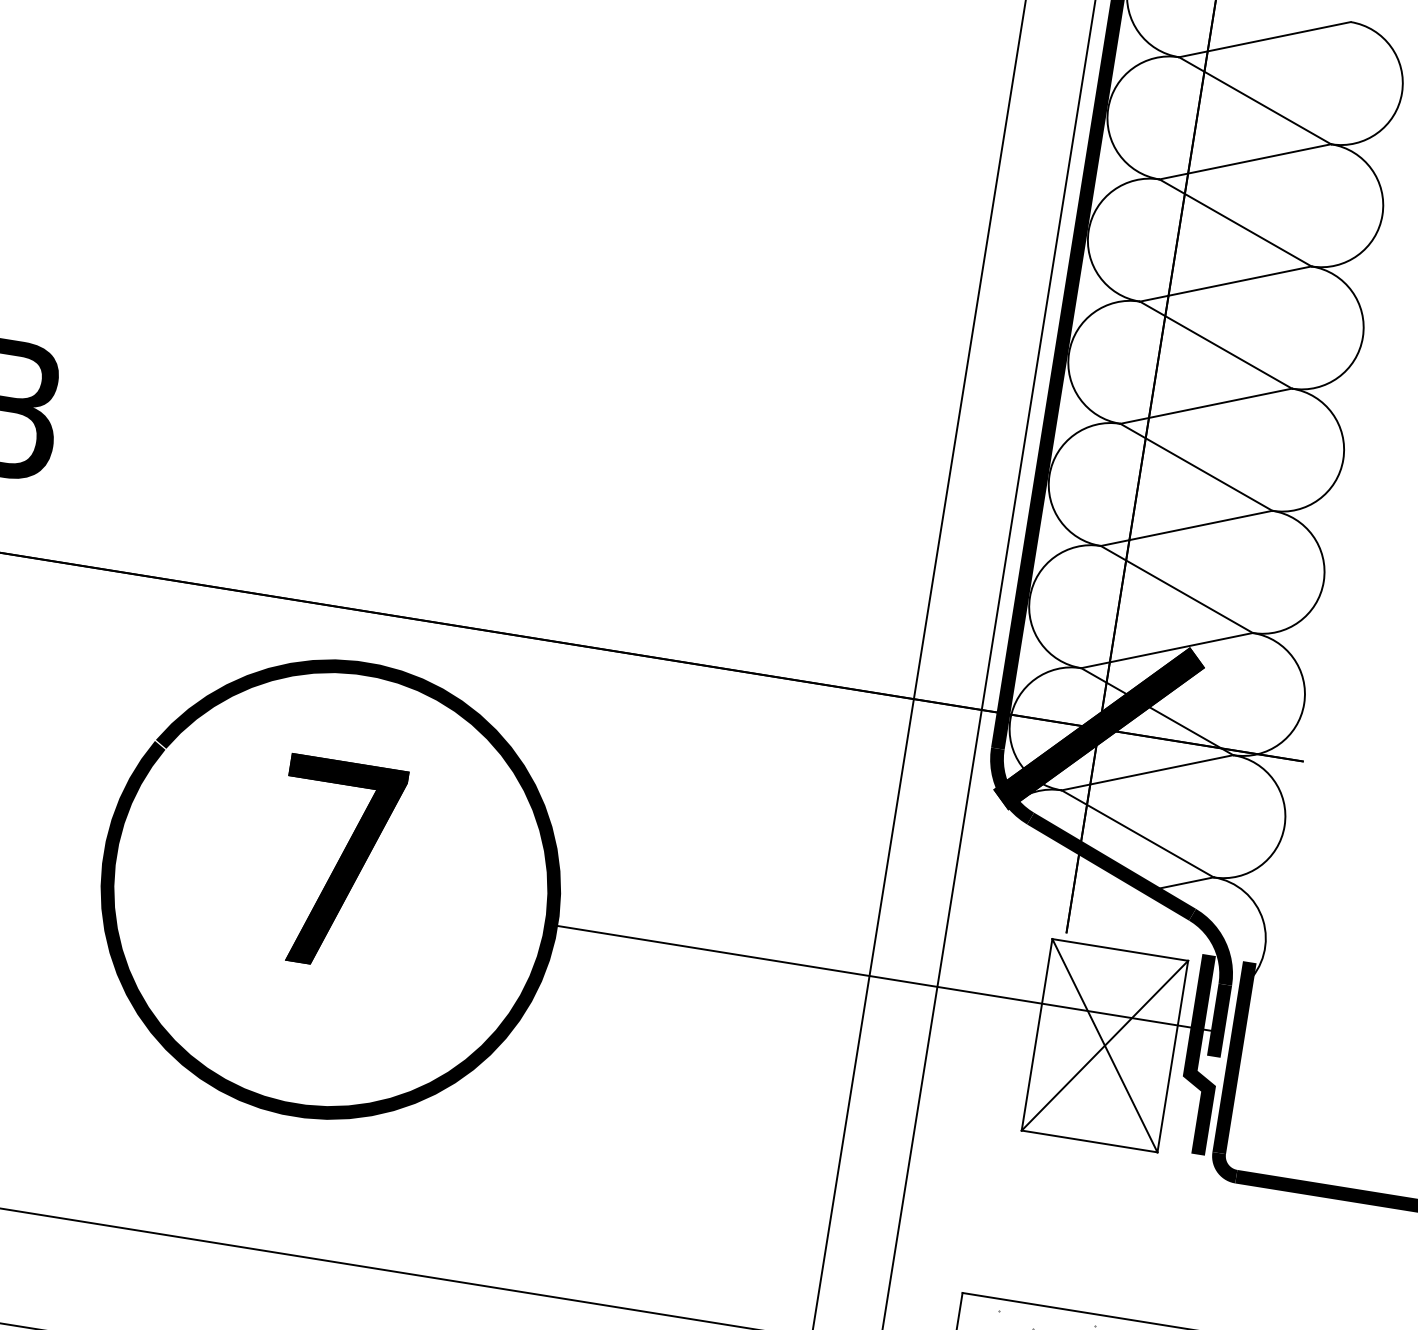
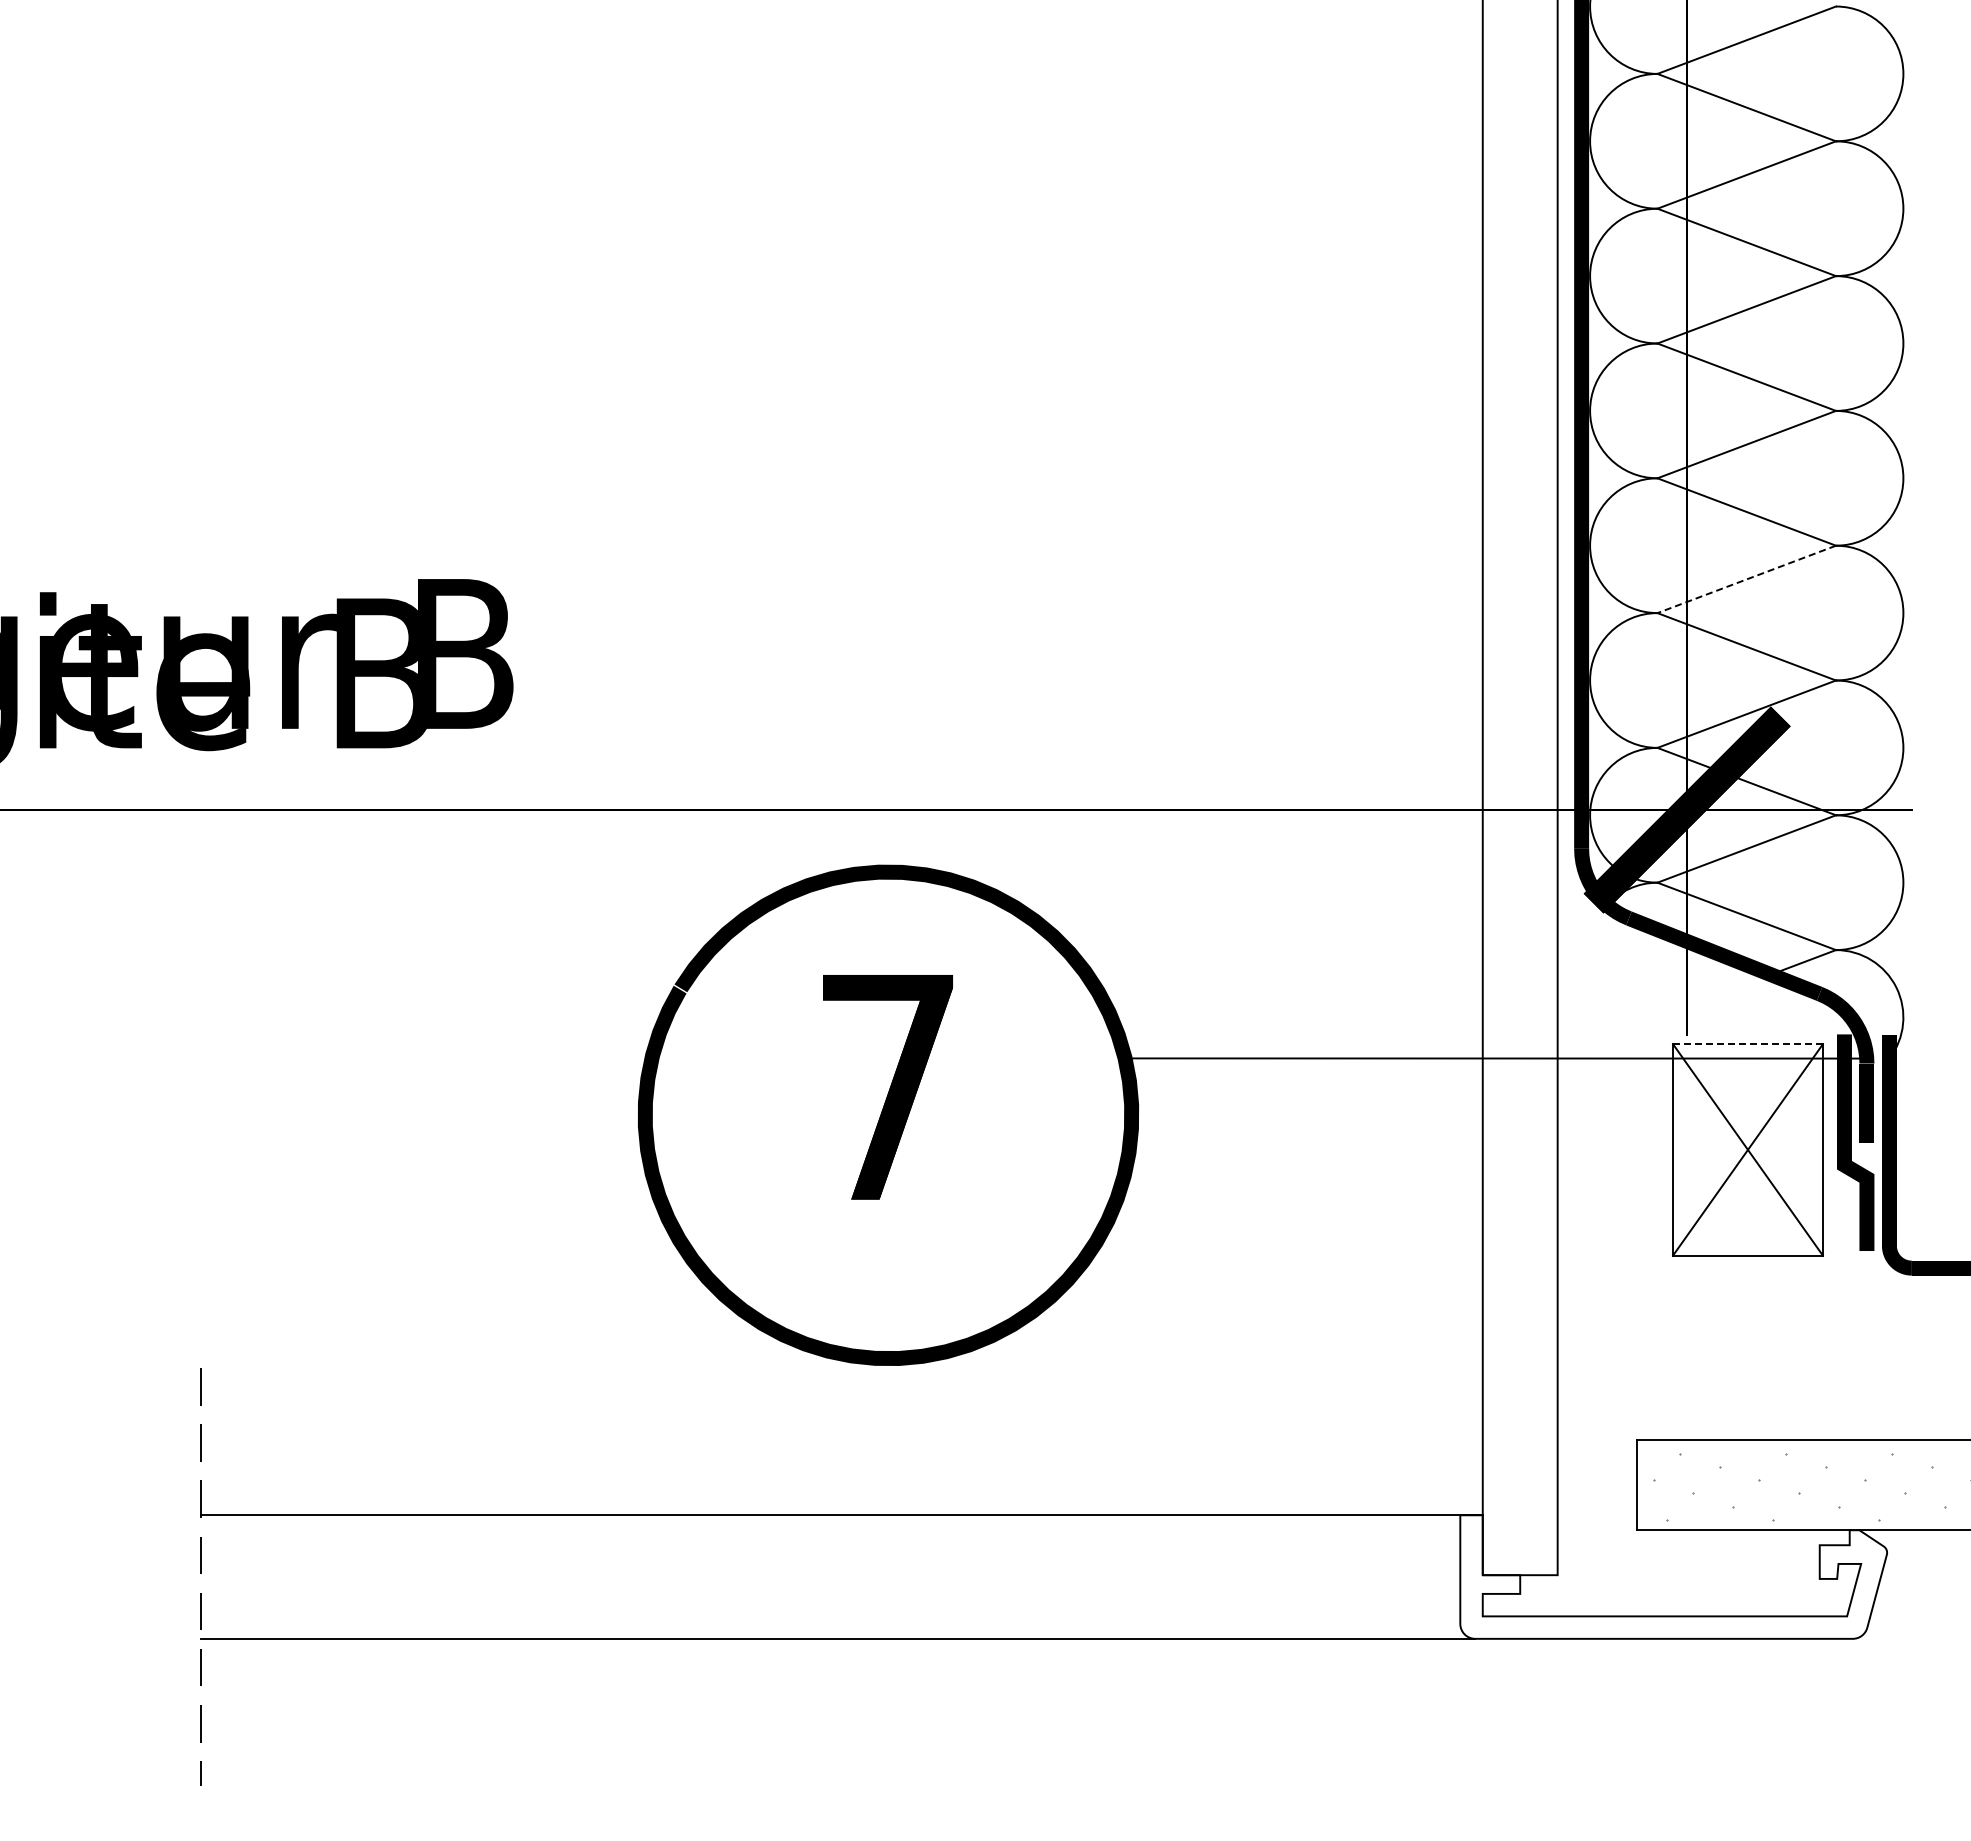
line: (1186, 528) -> (1746, 579), solid -> dashed
line: (1119, 950) -> (1747, 1044), solid -> dashed
line: (883, 978) -> (1498, 1058), moved

